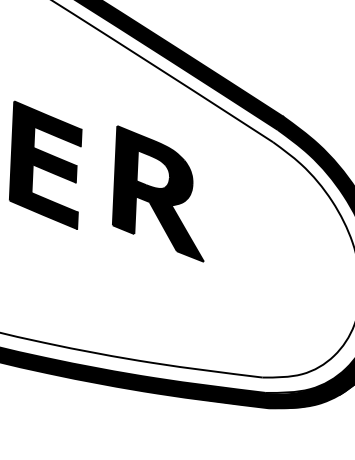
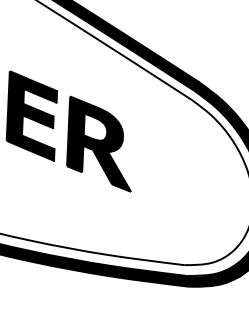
part: (157, 192) -> (98, 143), moved

